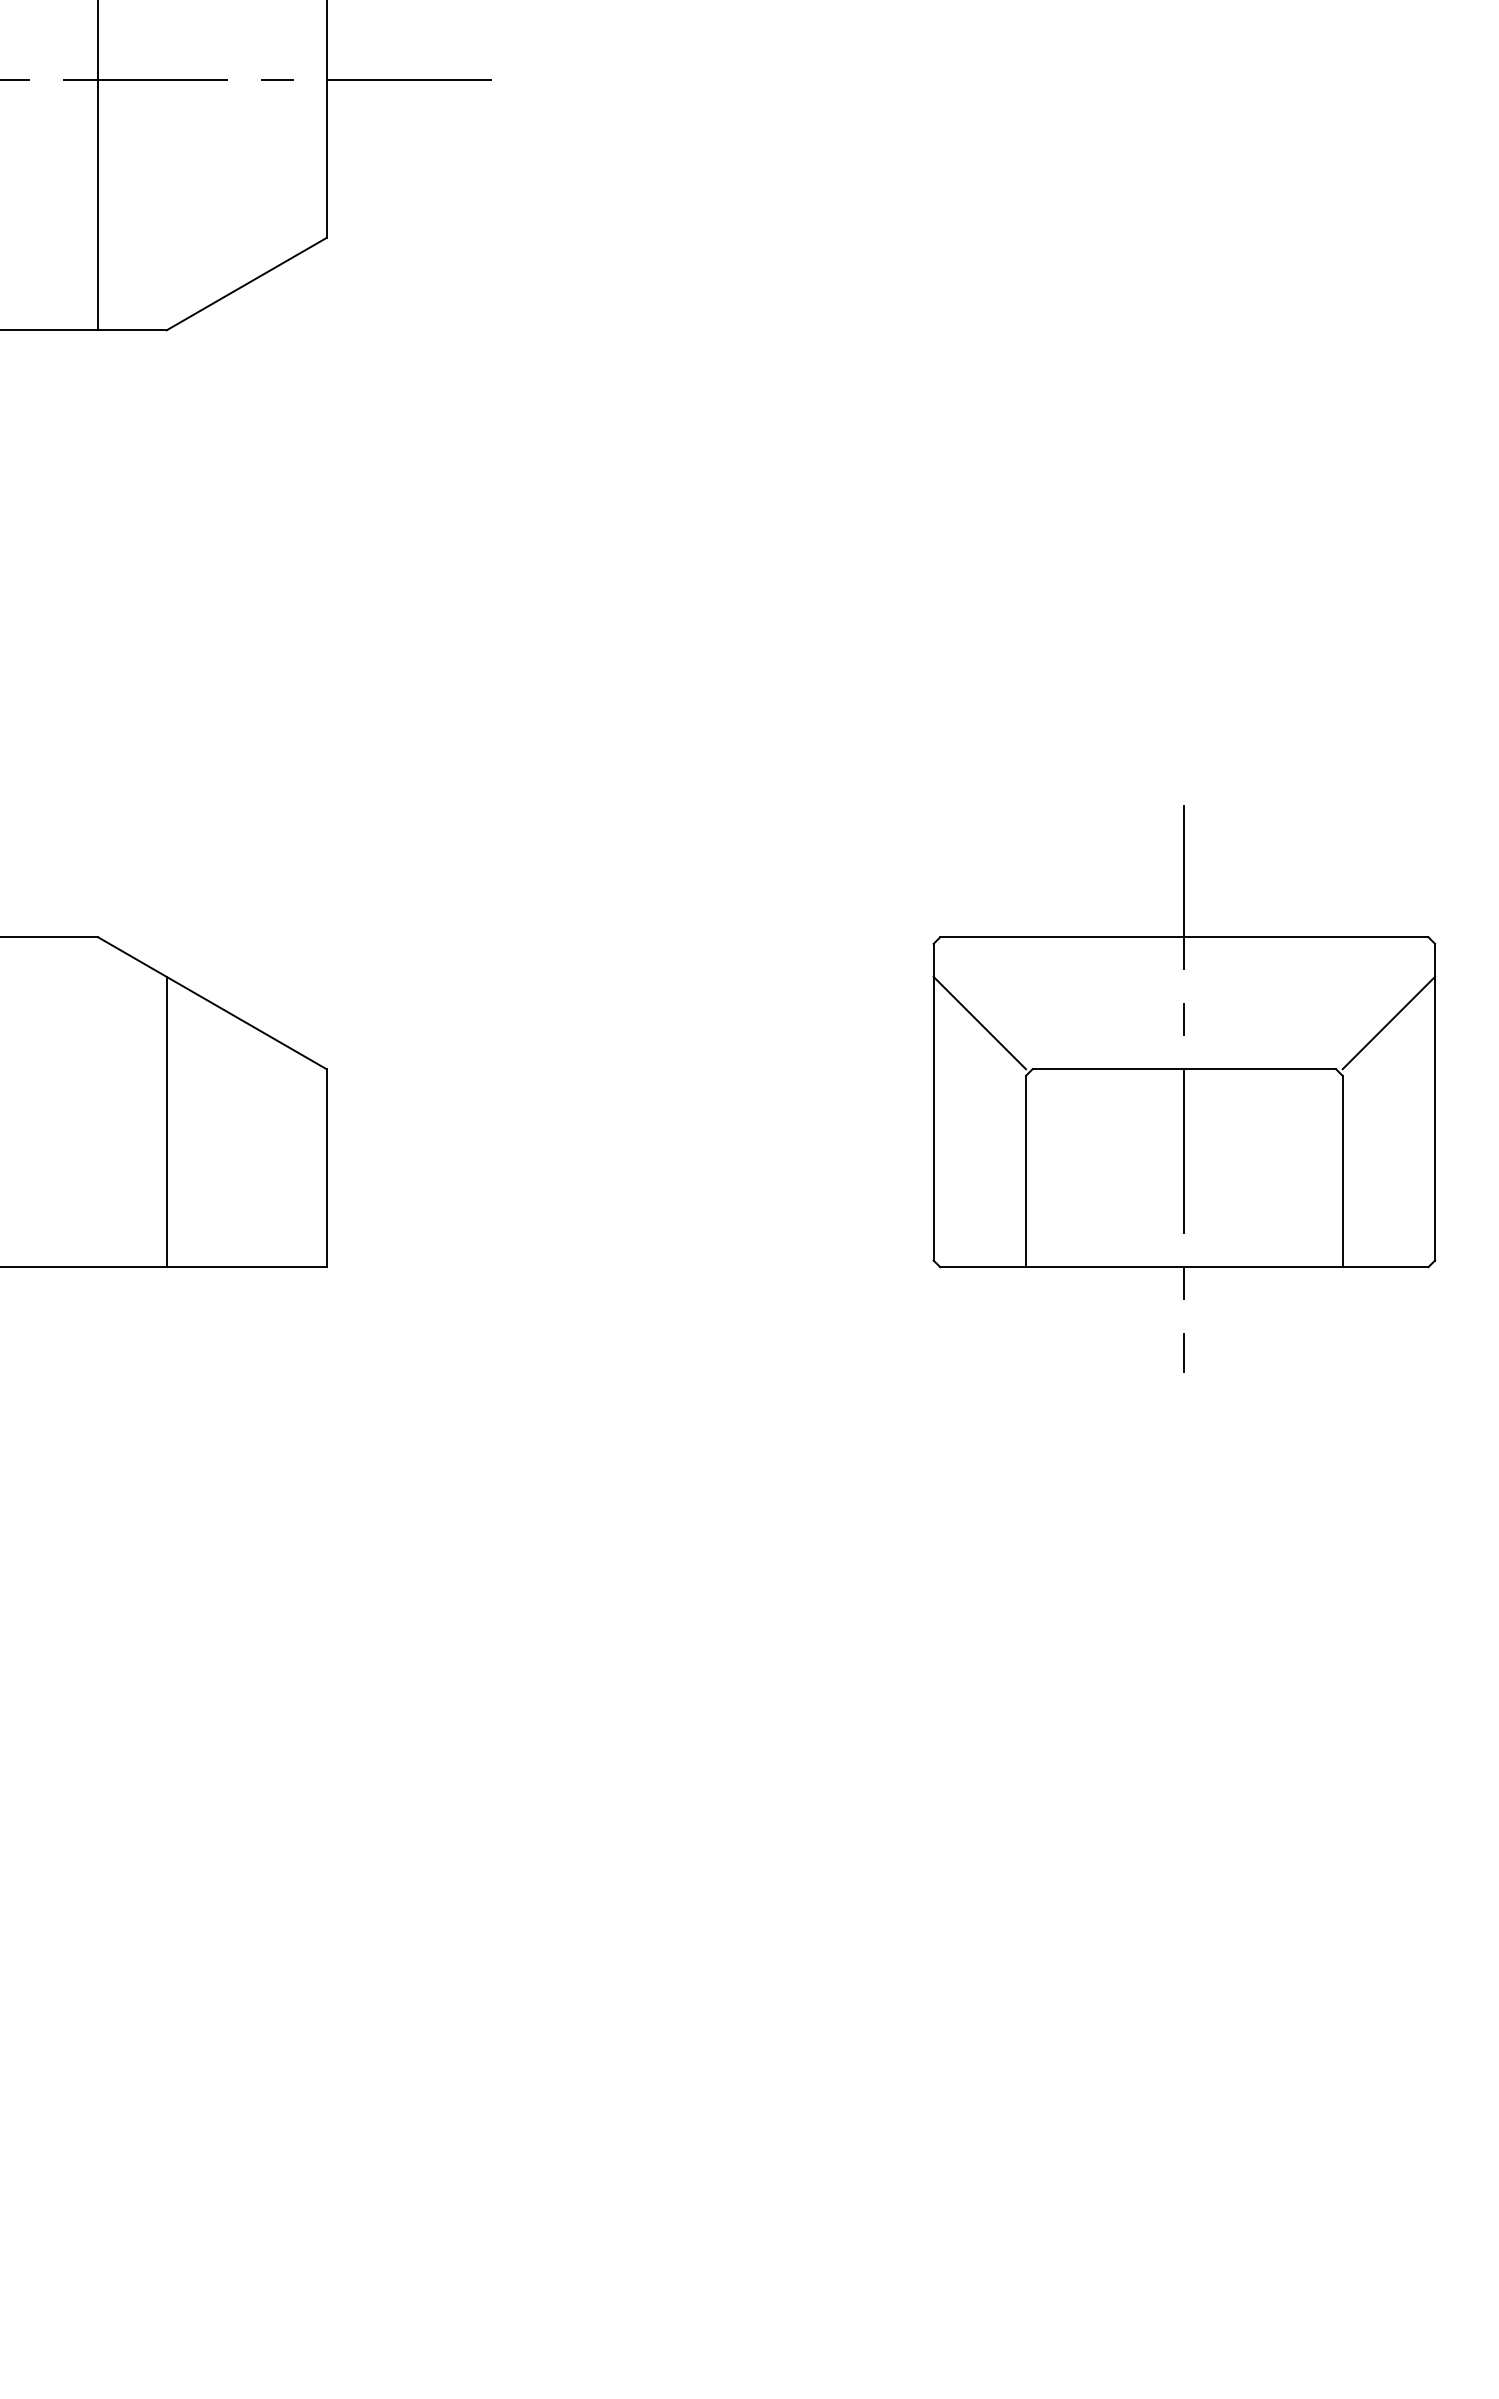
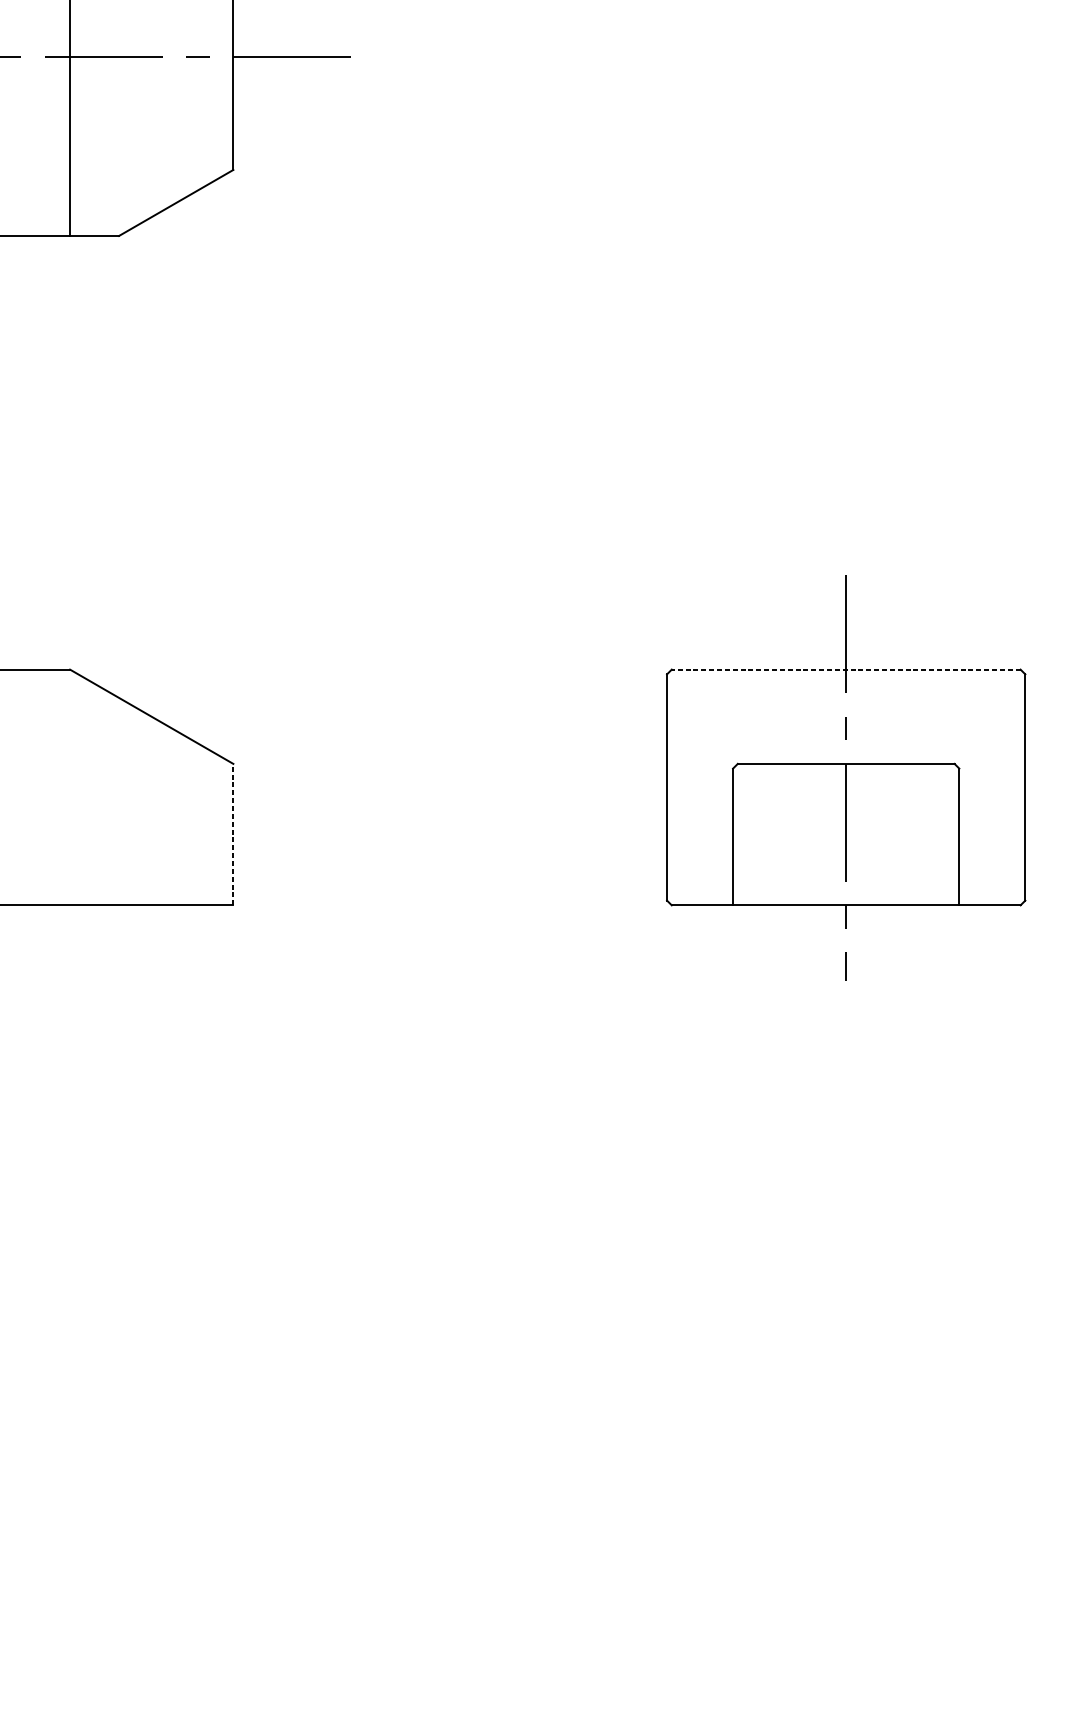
line: (1183, 937) -> (845, 669), solid -> dashed
line: (979, 1022) -> (699, 730), removed
line: (1388, 1022) -> (992, 730), removed
line: (166, 1121) -> (118, 801), removed
line: (326, 1168) -> (233, 834), solid -> dashed

